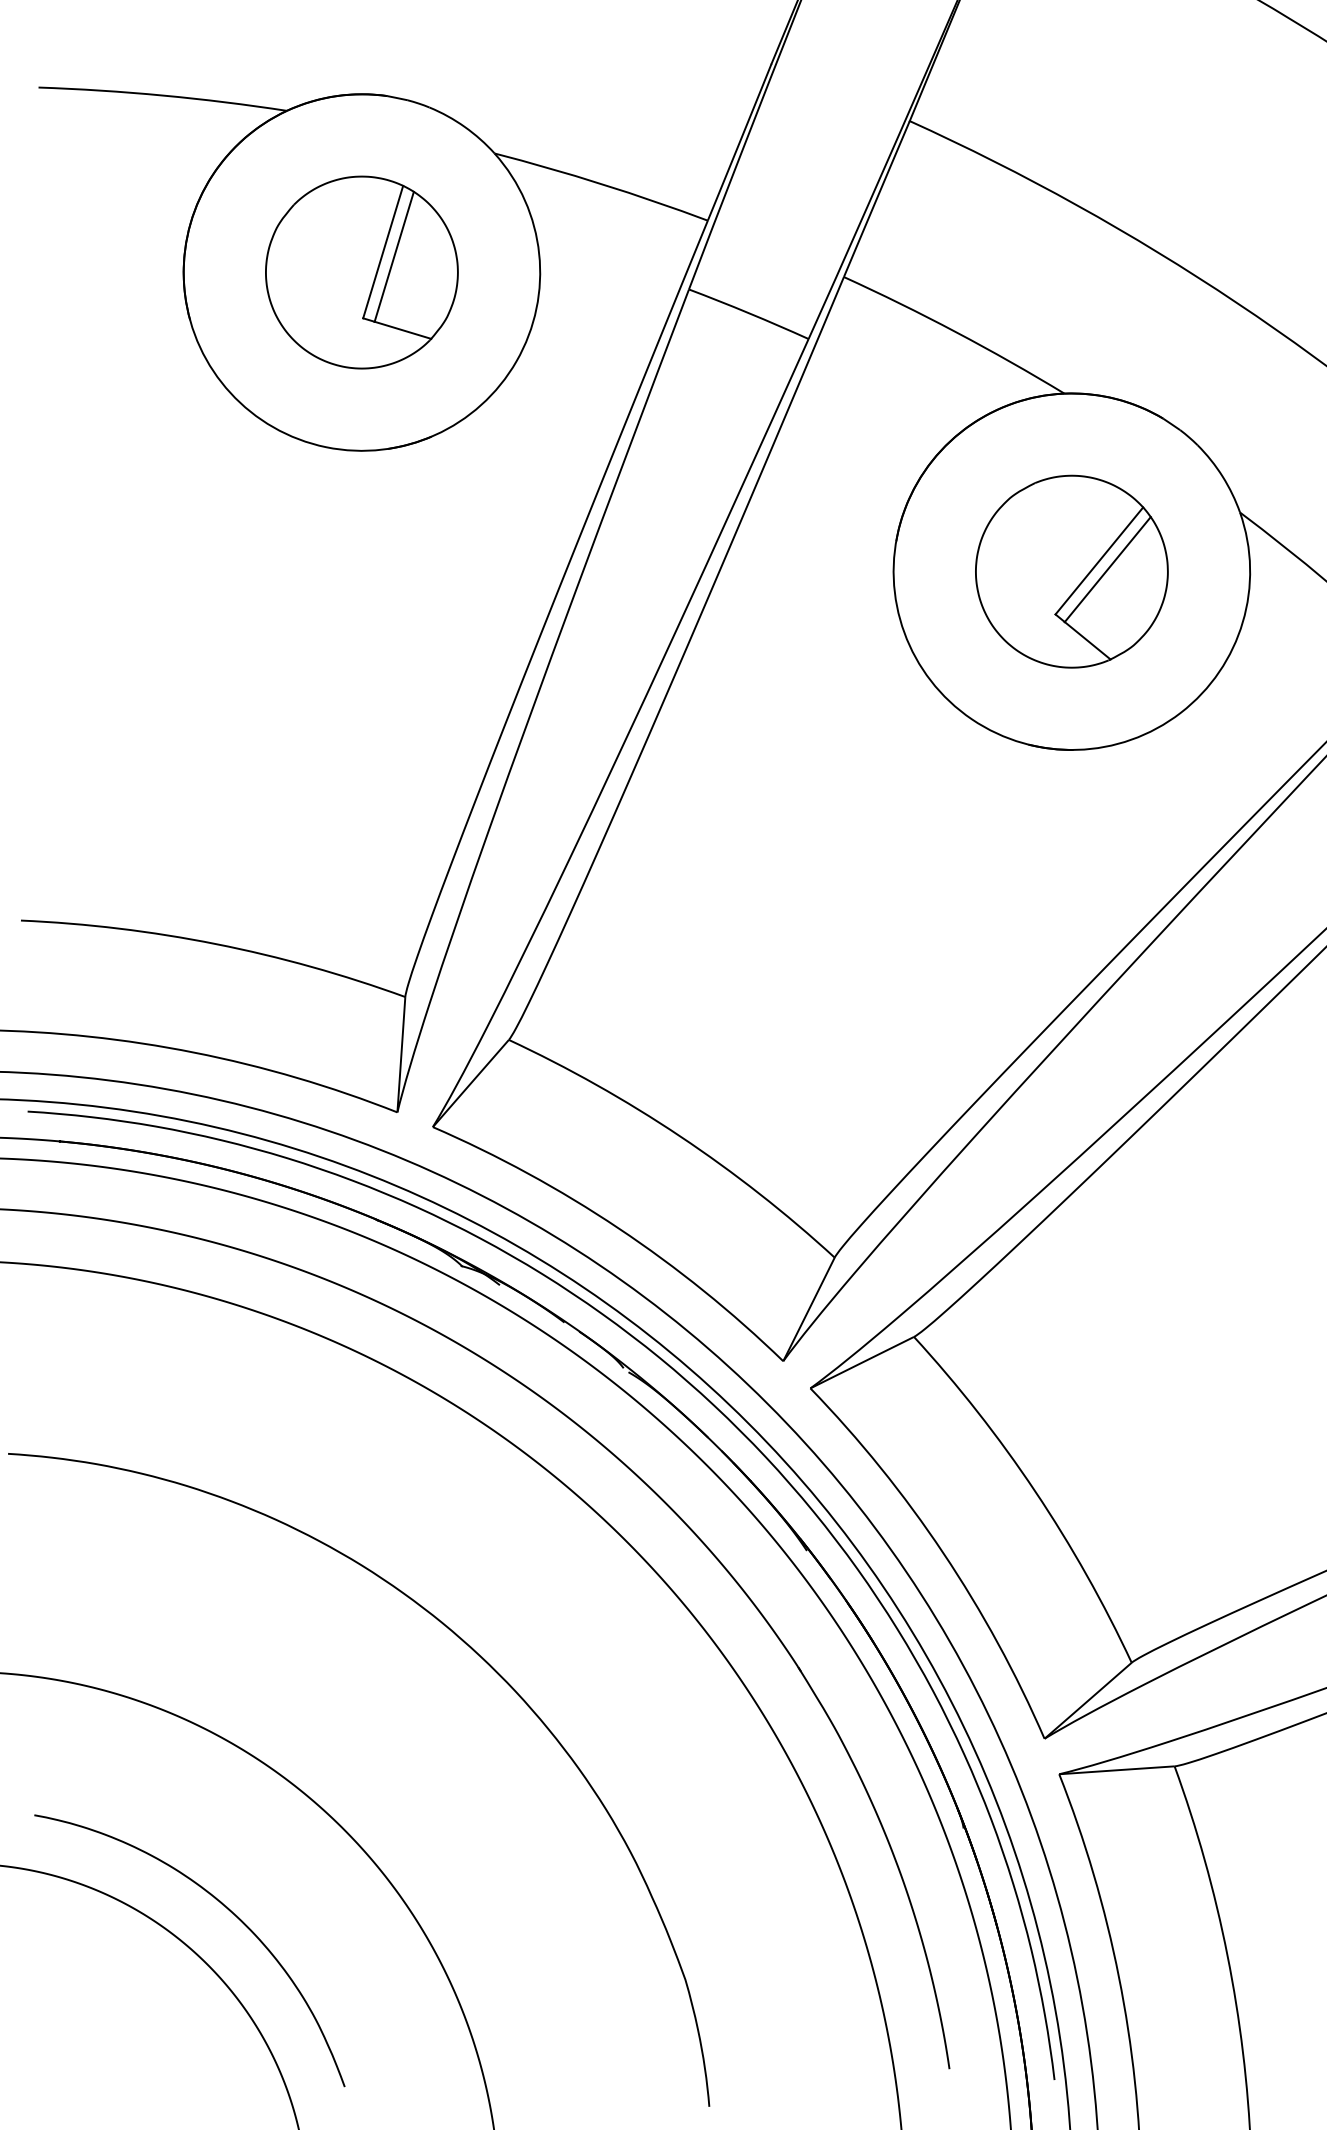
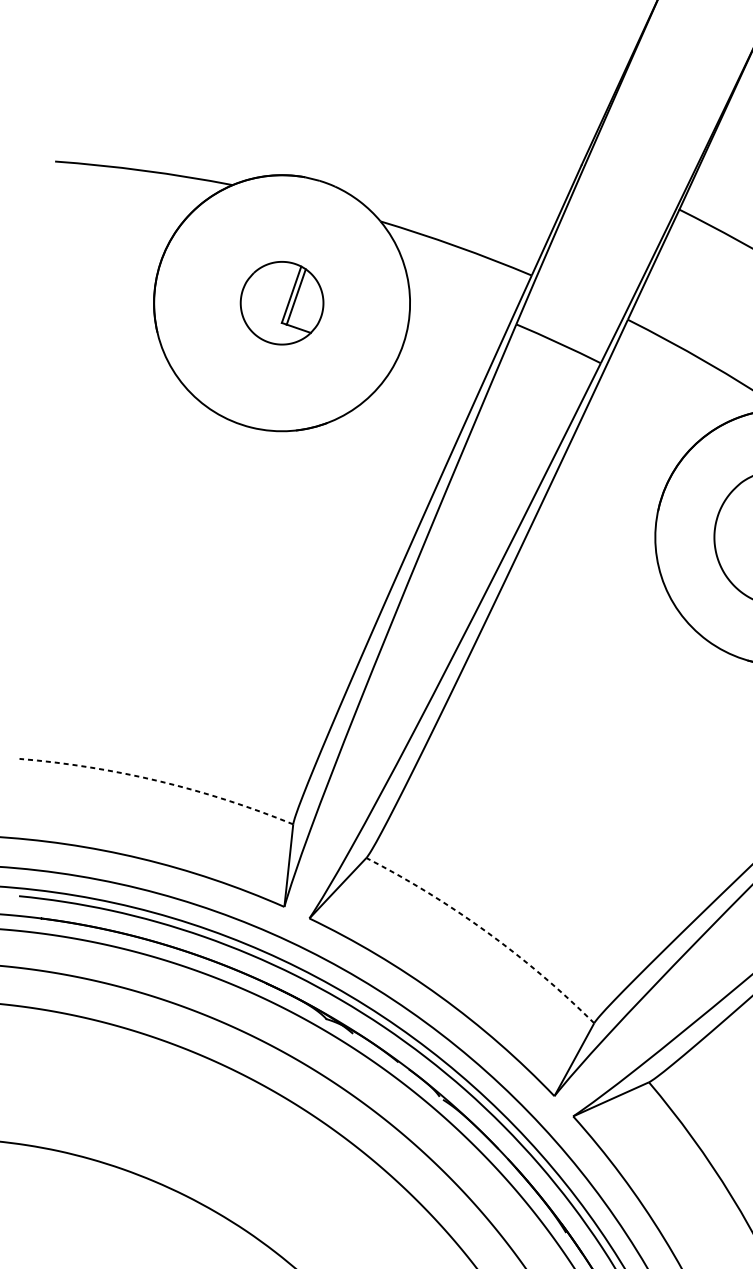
part: (361, 272) -> (281, 303), size x0.6
arc: (216, 944) -> (159, 781), solid -> dashed
arc: (680, 1136) -> (486, 932), solid -> dashed

